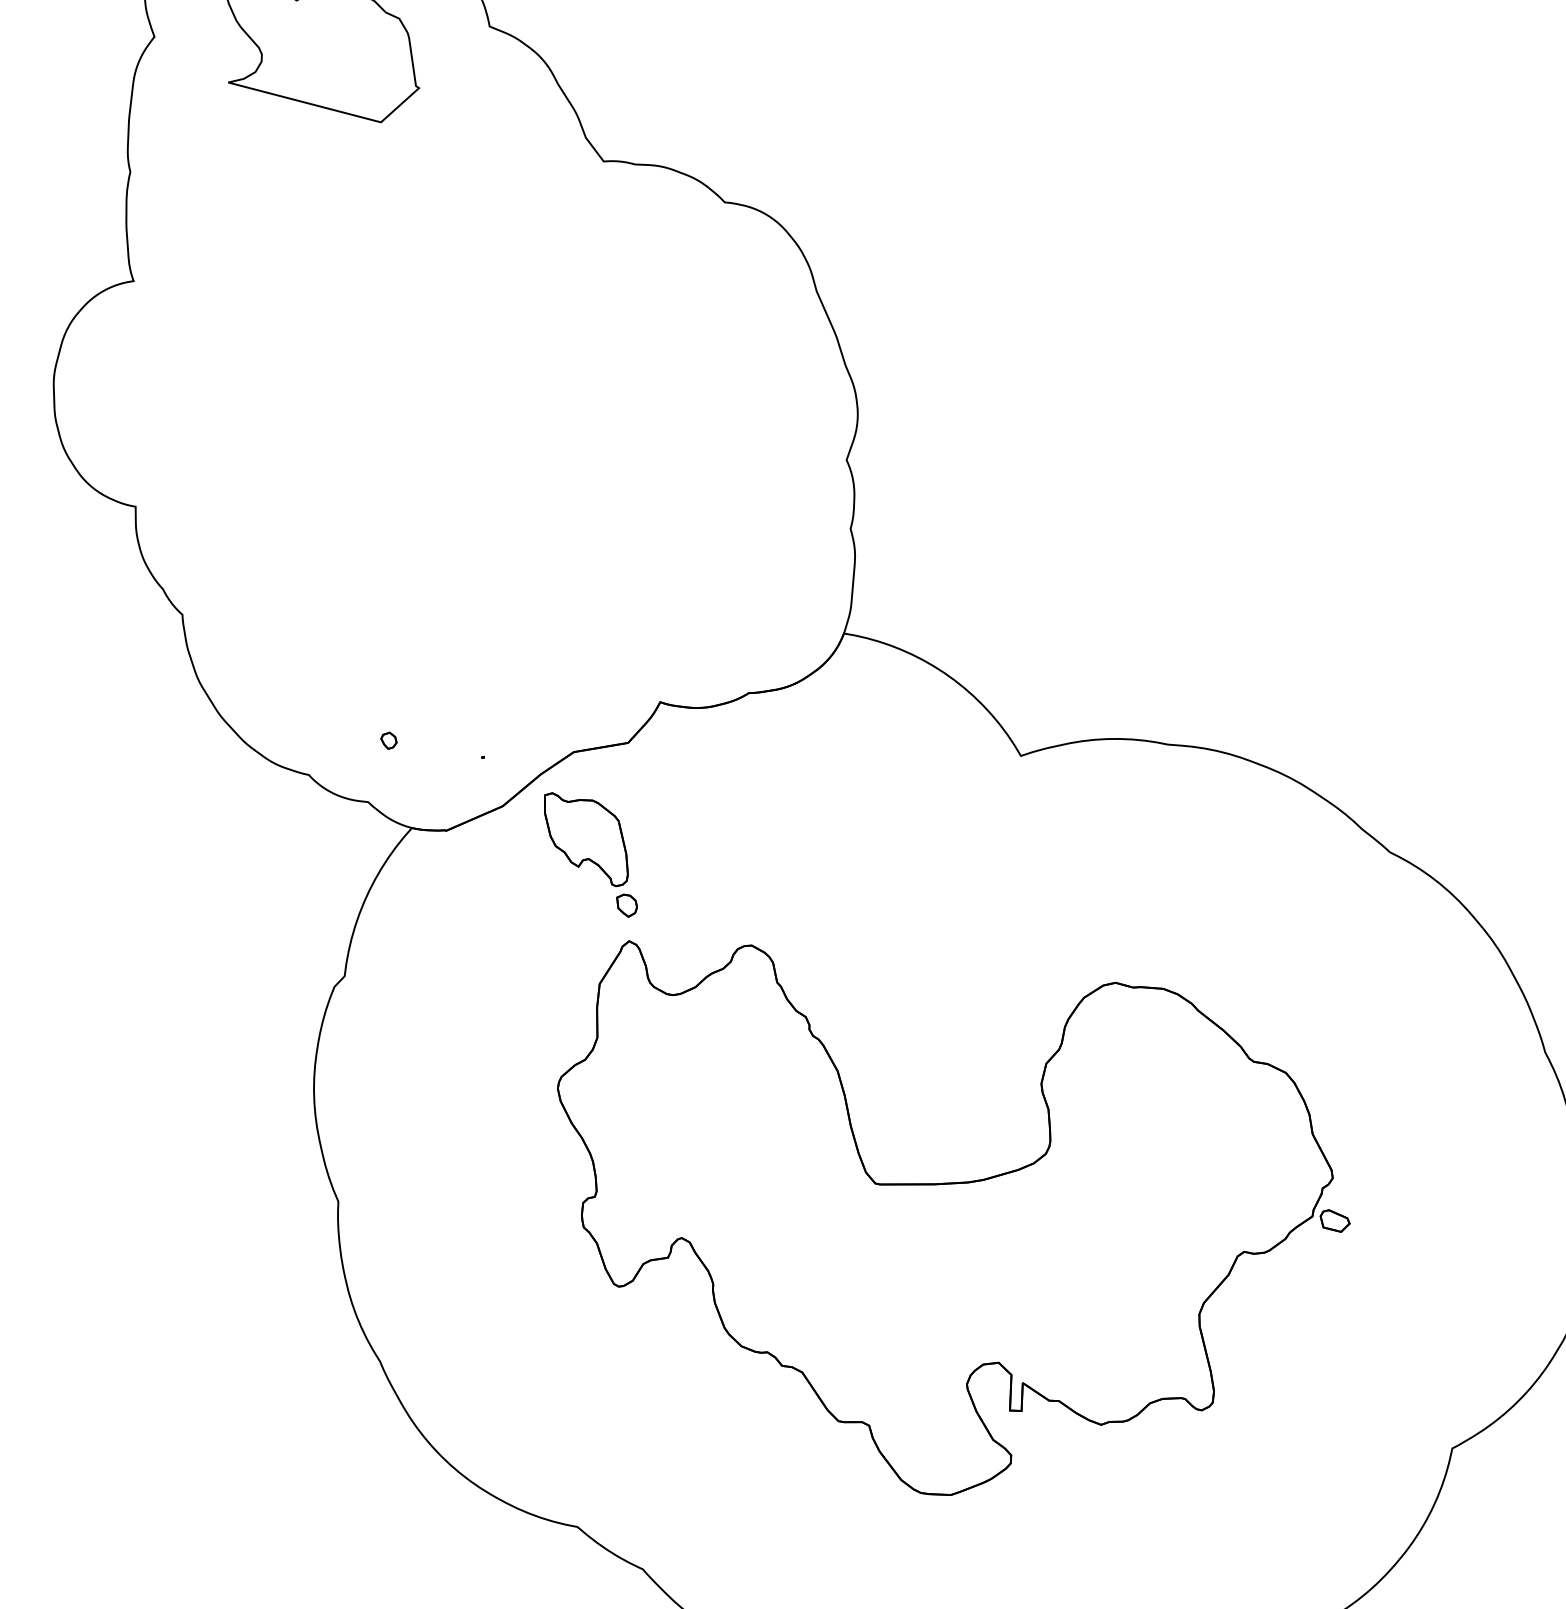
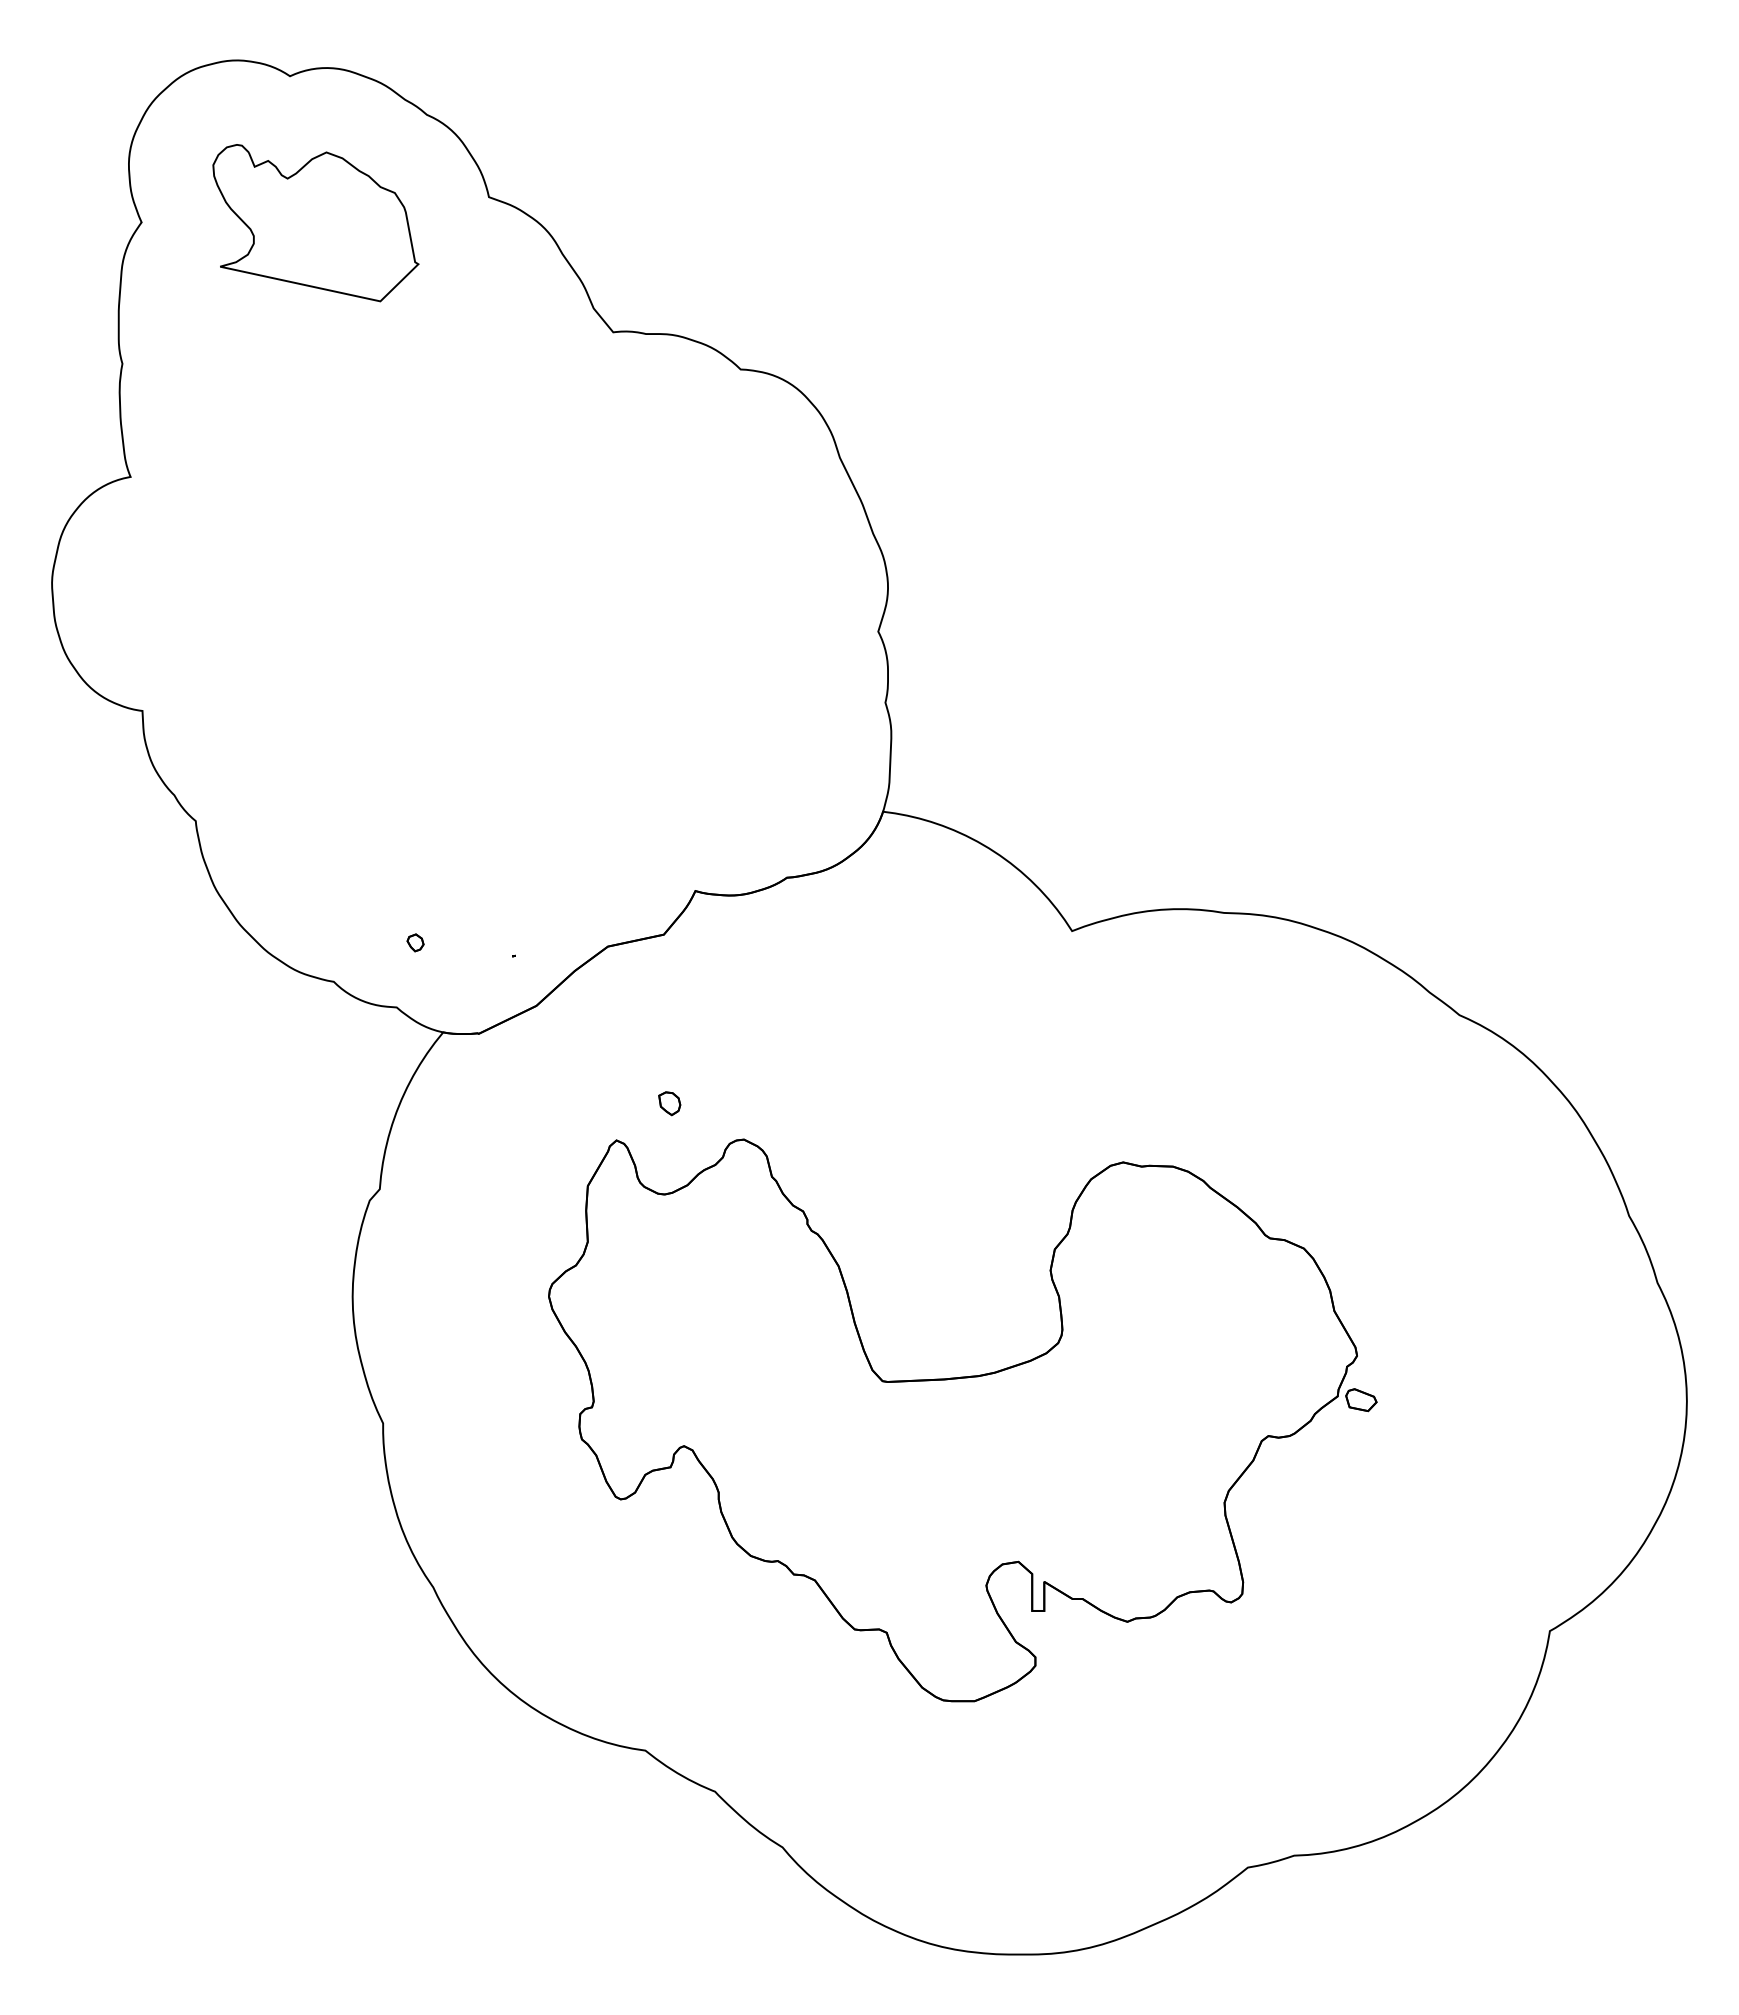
part: (586, 839) -> (624, 1036), removed
part: (950, 1224) -> (962, 1420), moved

